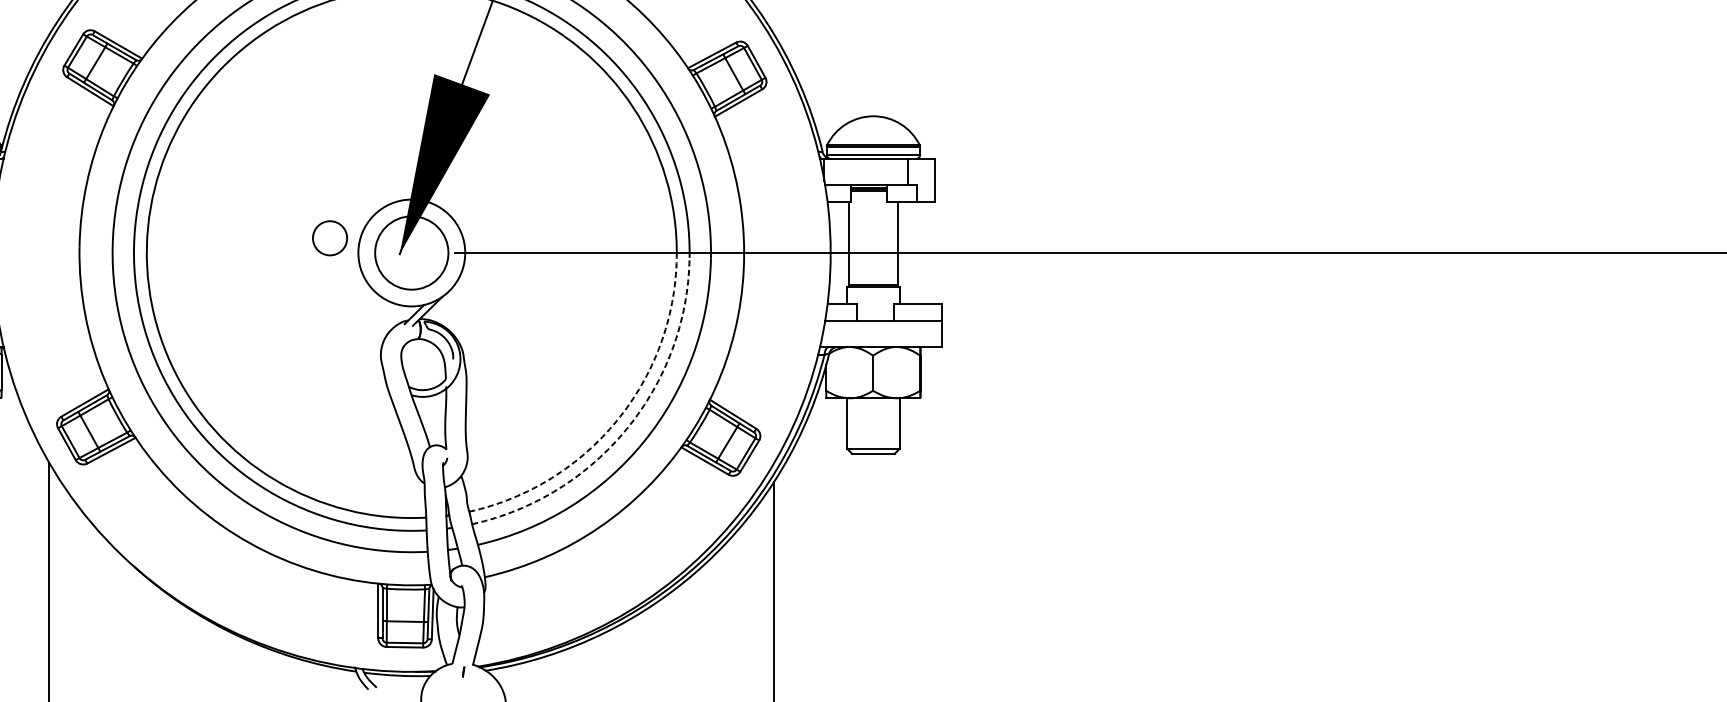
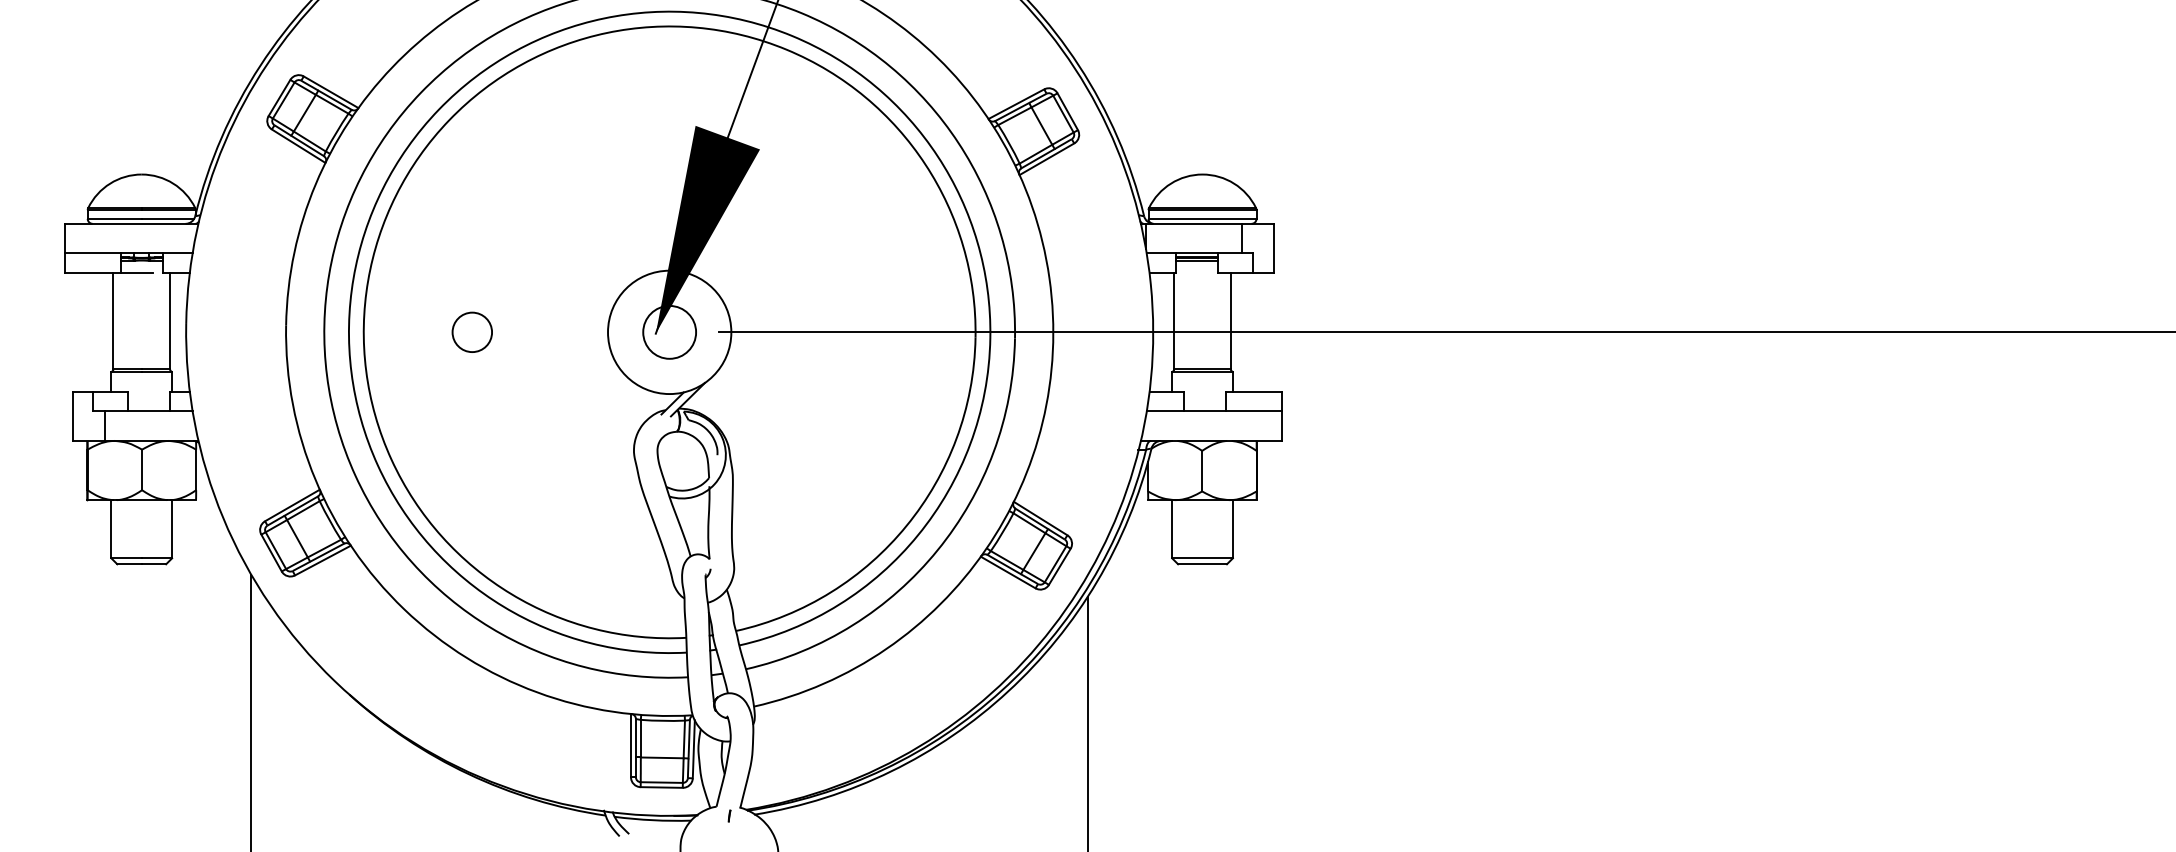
circle: (329, 237) -> (471, 331), moved
circle: (411, 252) -> (669, 331), size x0.62
arc: (616, 420) -> (906, 525), dashed -> solid
arc: (627, 428) -> (918, 535), dashed -> solid

